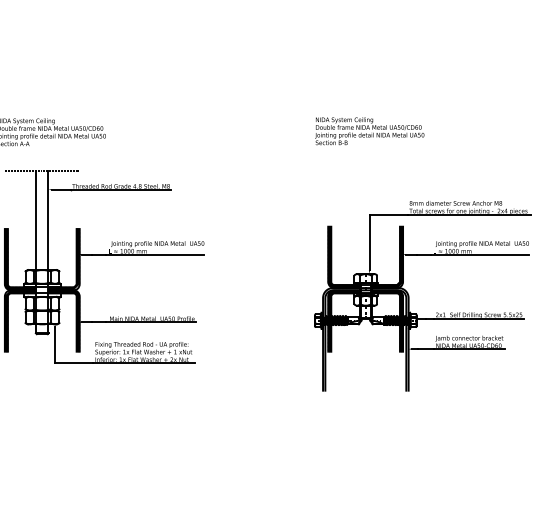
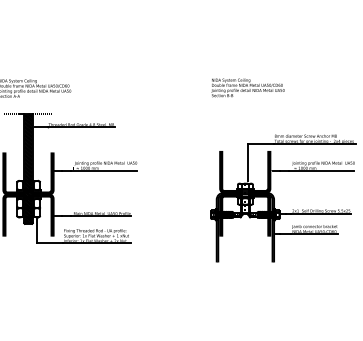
hatch: (42, 251) -> (28, 168), added

